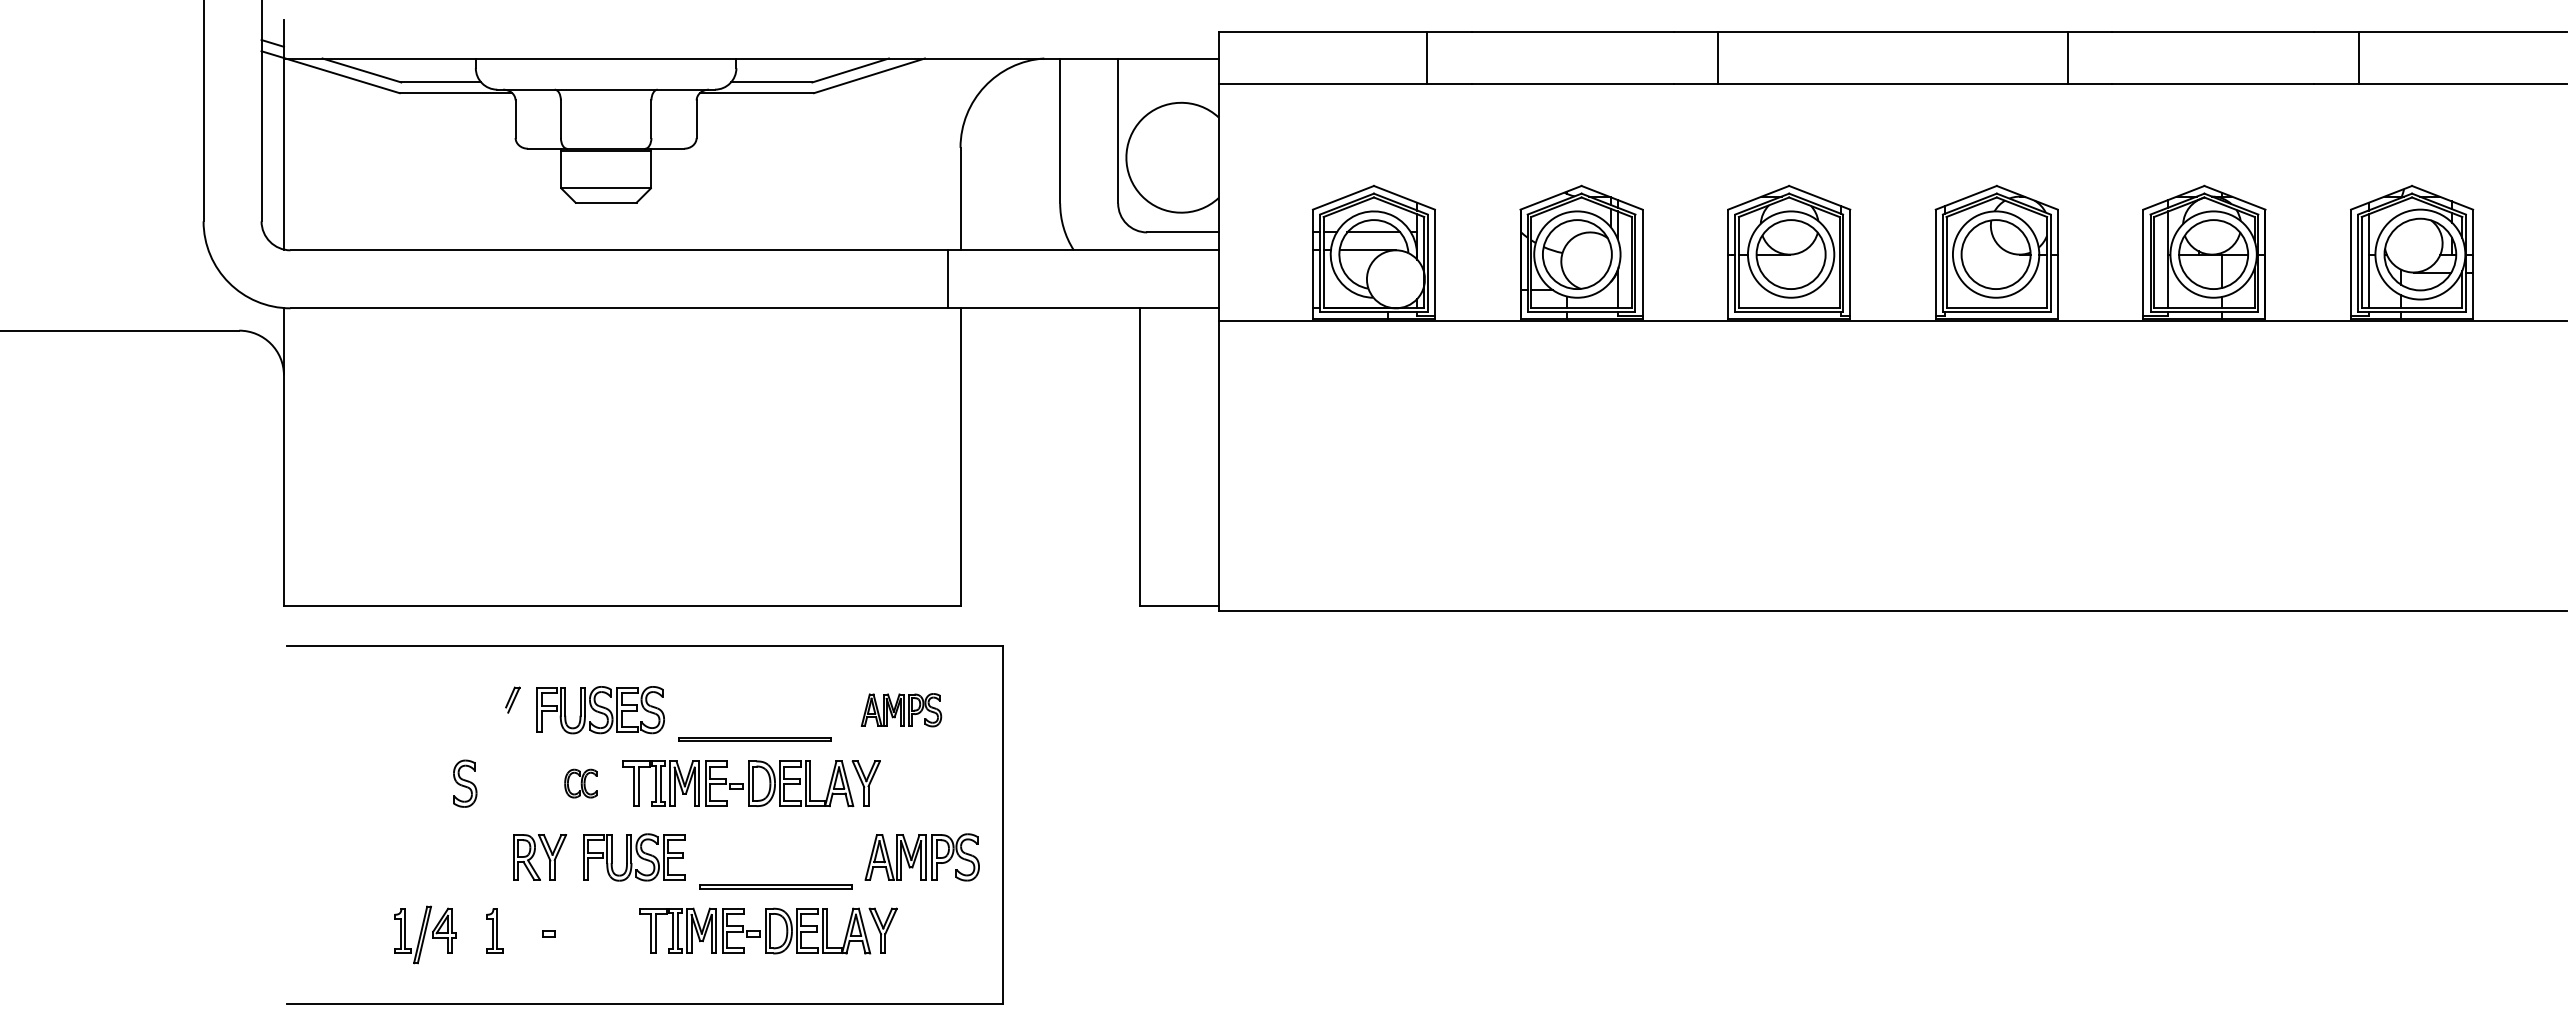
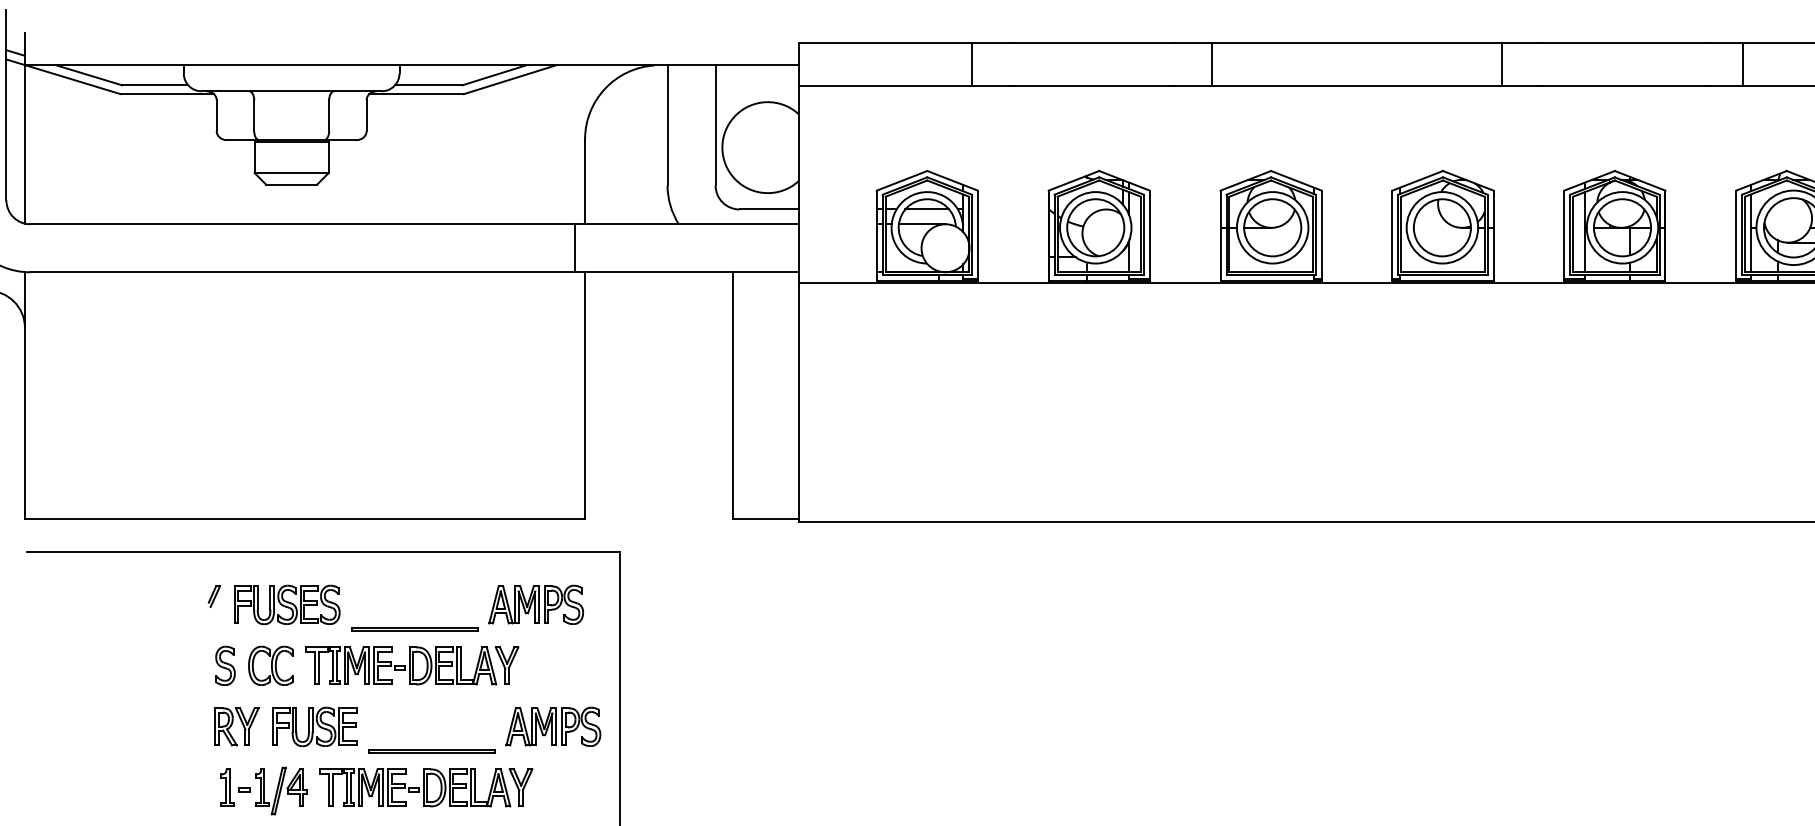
part: (901, 710) -> (536, 605), size x1.43
part: (465, 783) -> (225, 665), moved
part: (580, 783) -> (270, 665), size x1.67
part: (494, 930) -> (227, 787), moved
part: (425, 934) -> (281, 790), moved

